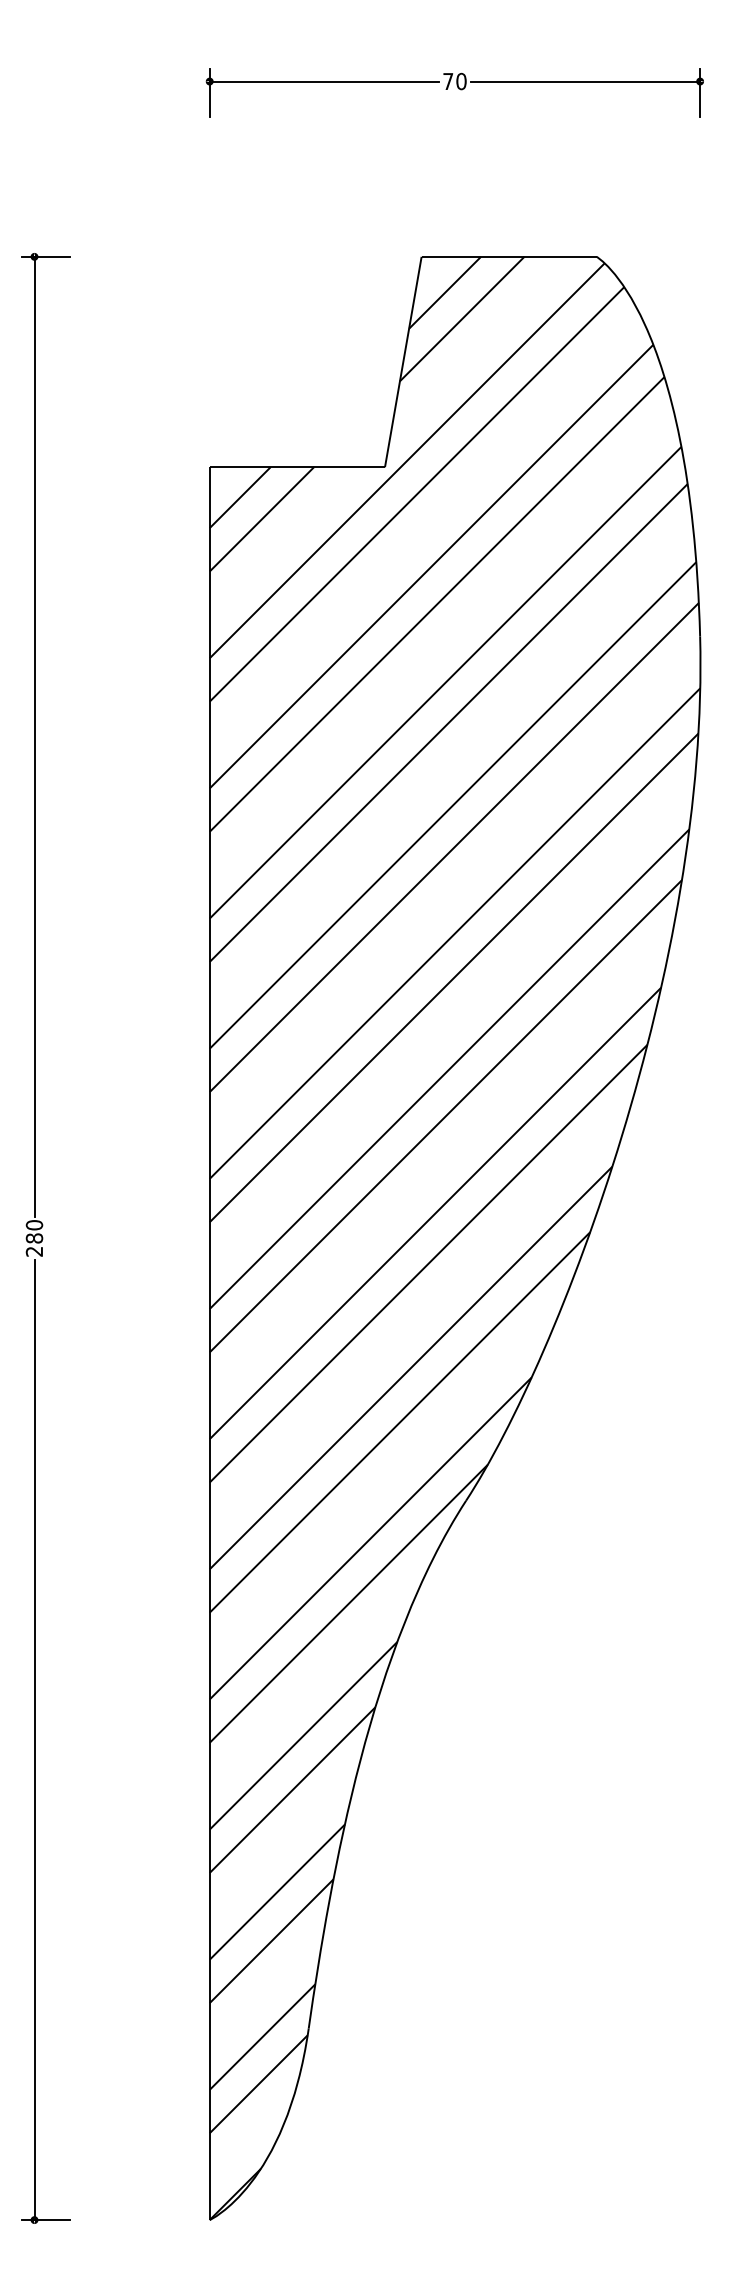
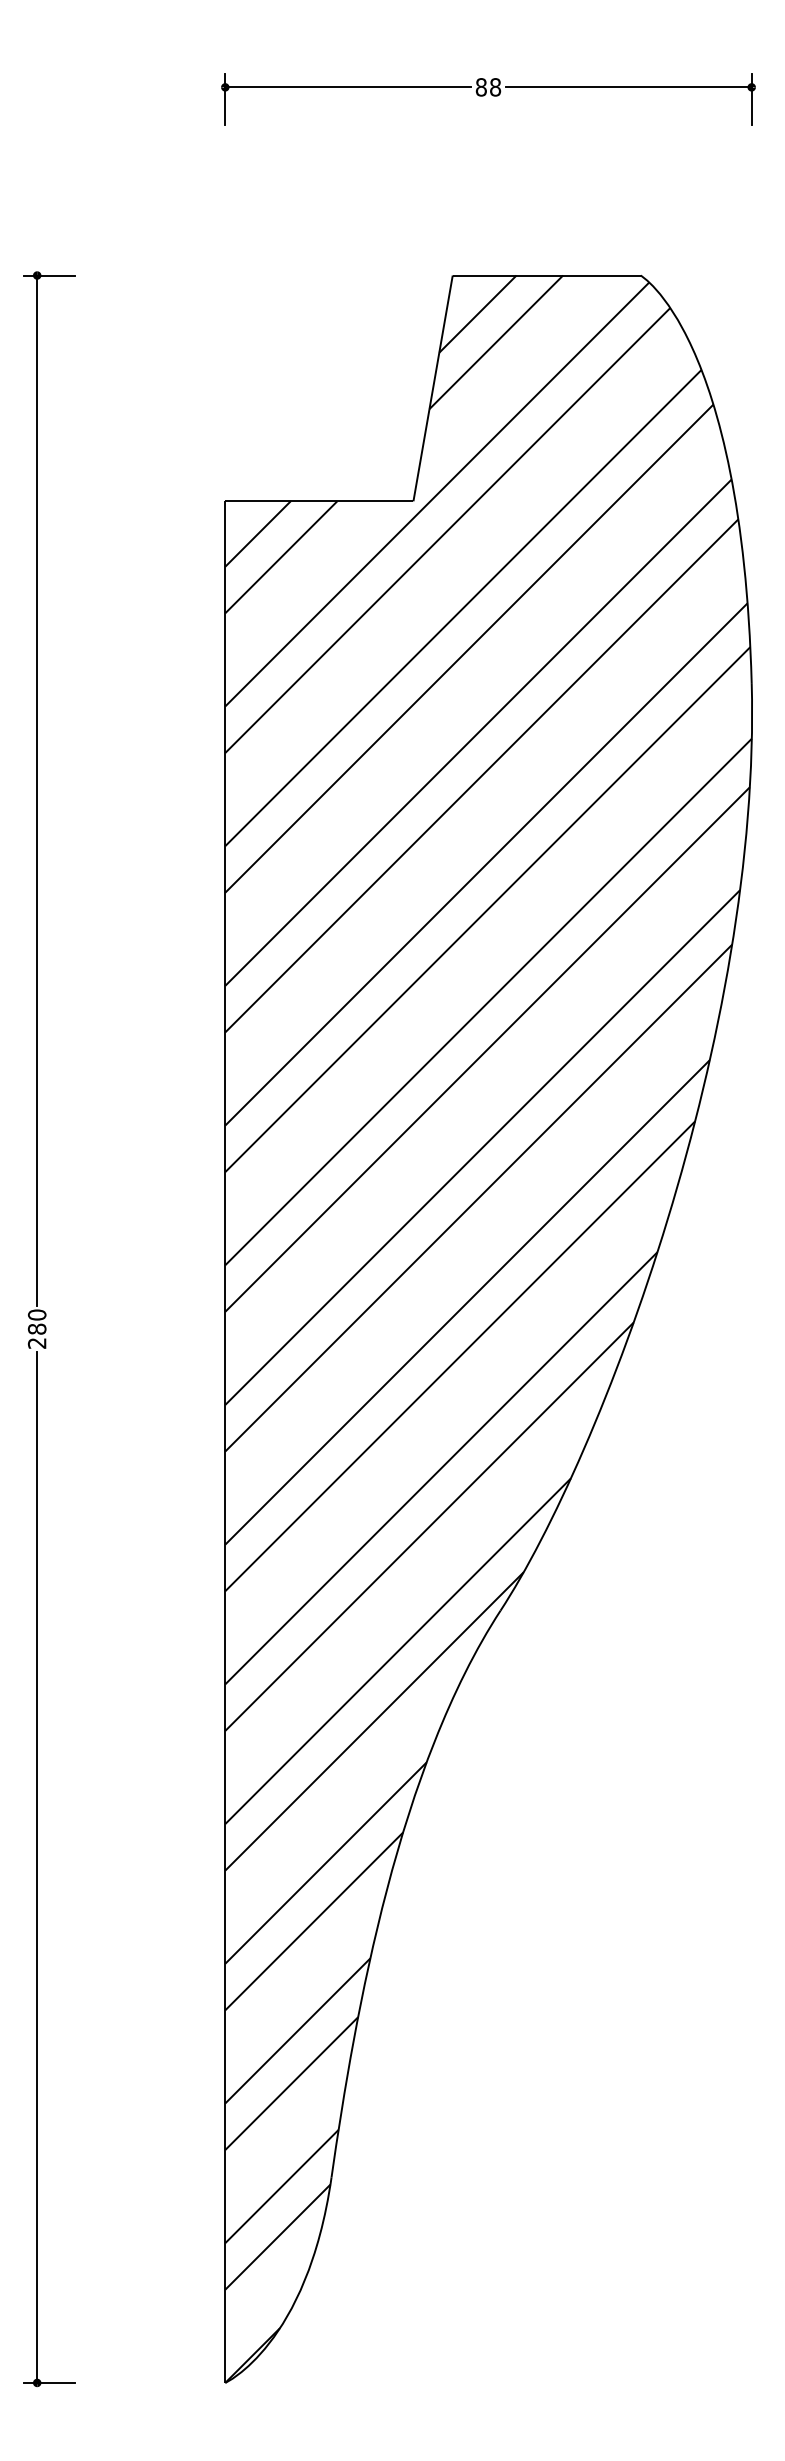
text: (454, 81) -> (488, 87), 70 -> 88

